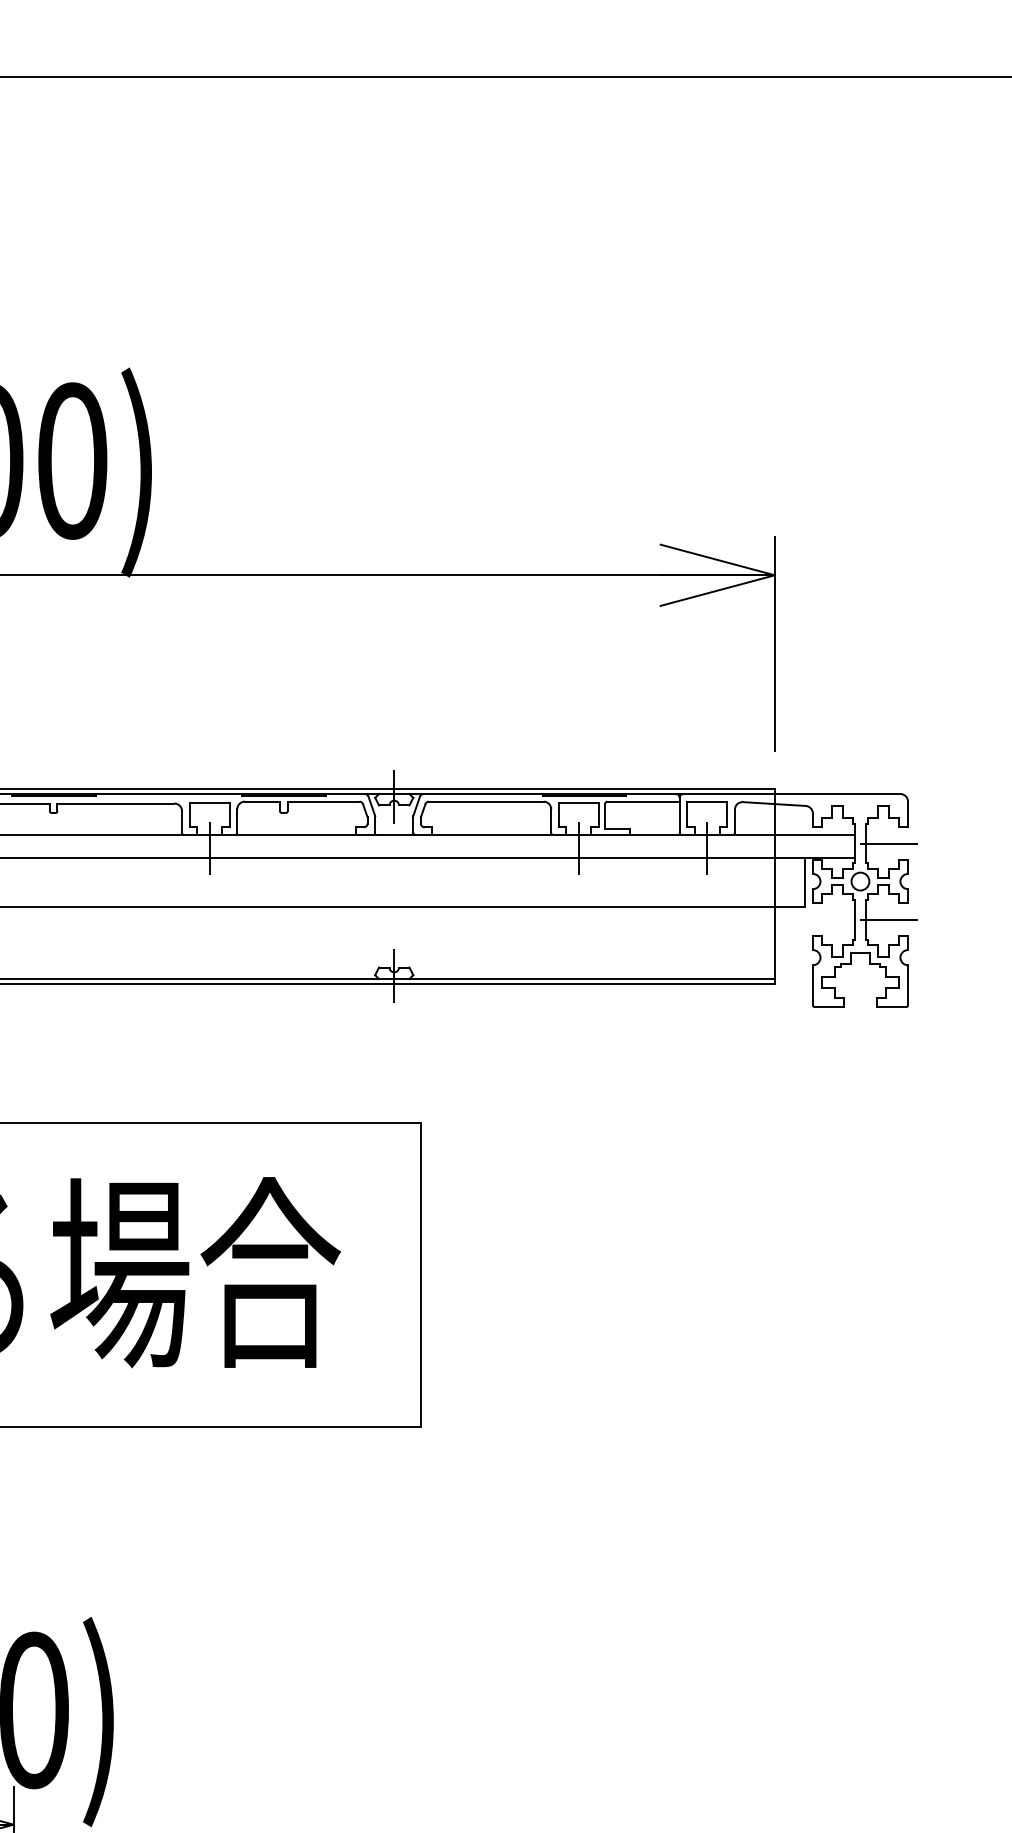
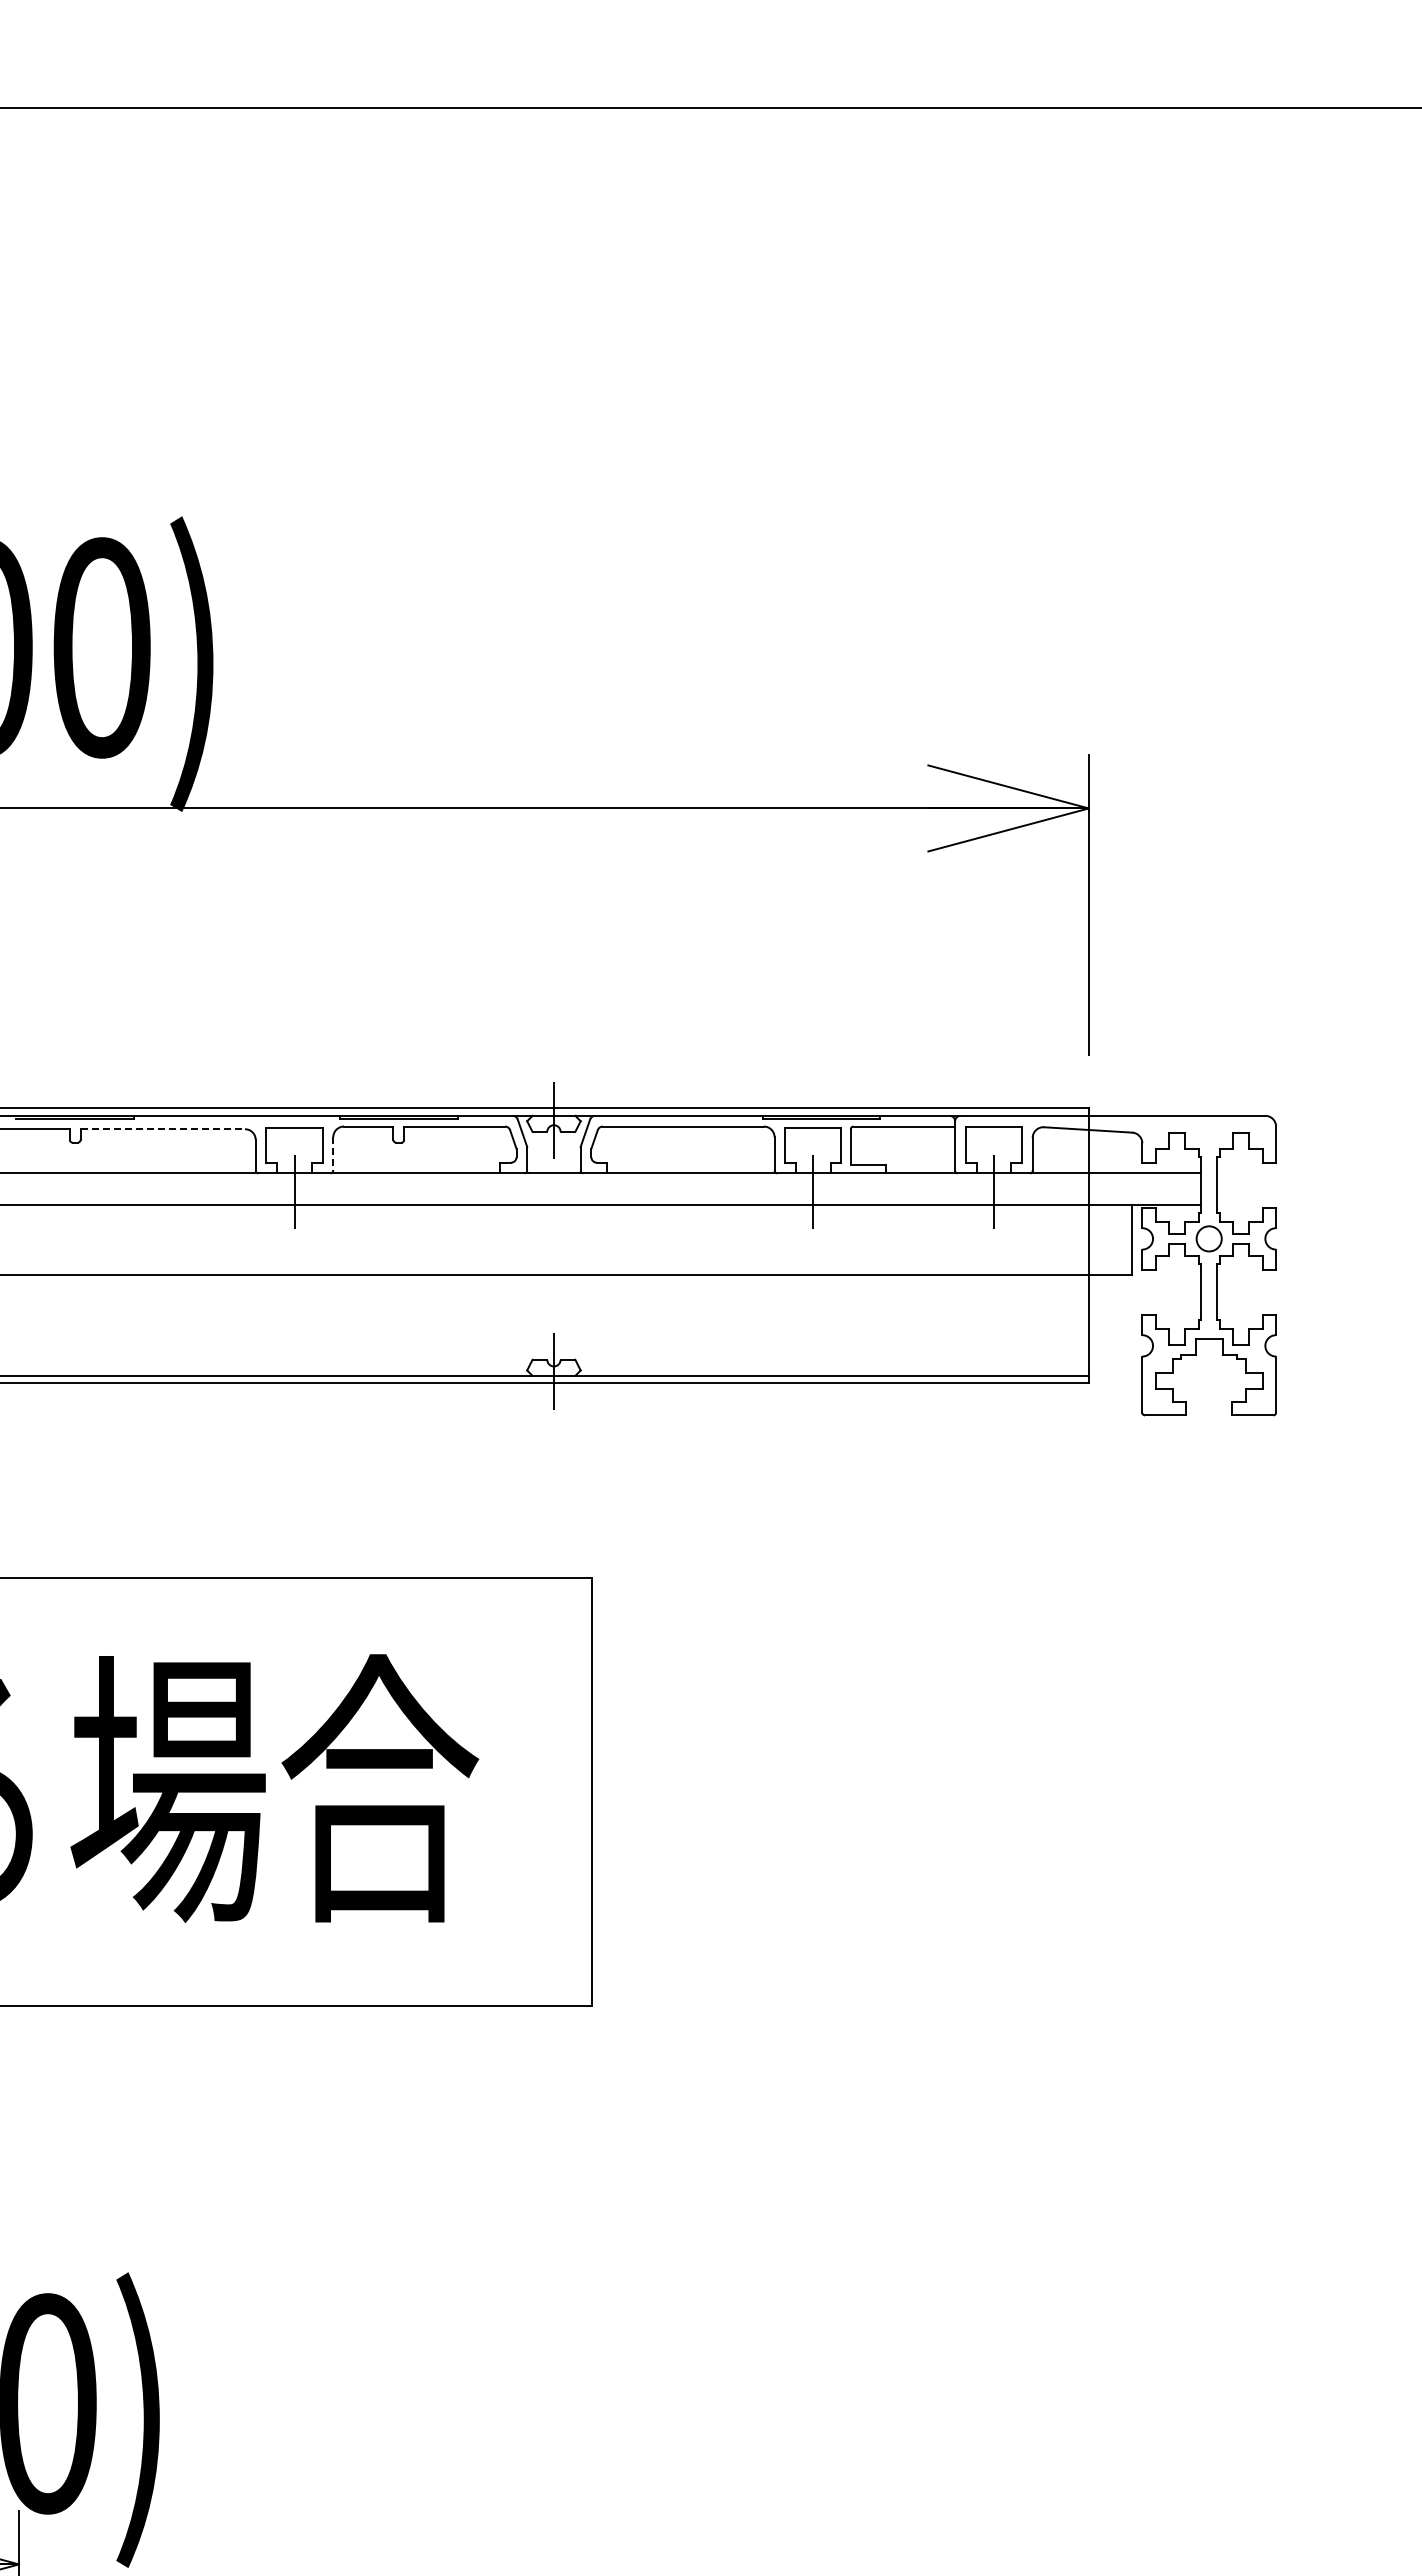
line: (116, 803) -> (163, 1129), solid -> dashed
line: (237, 820) -> (333, 1153), solid -> dashed
line: (889, 843) -> (1249, 1185), removed
line: (889, 919) -> (1249, 1292), removed

